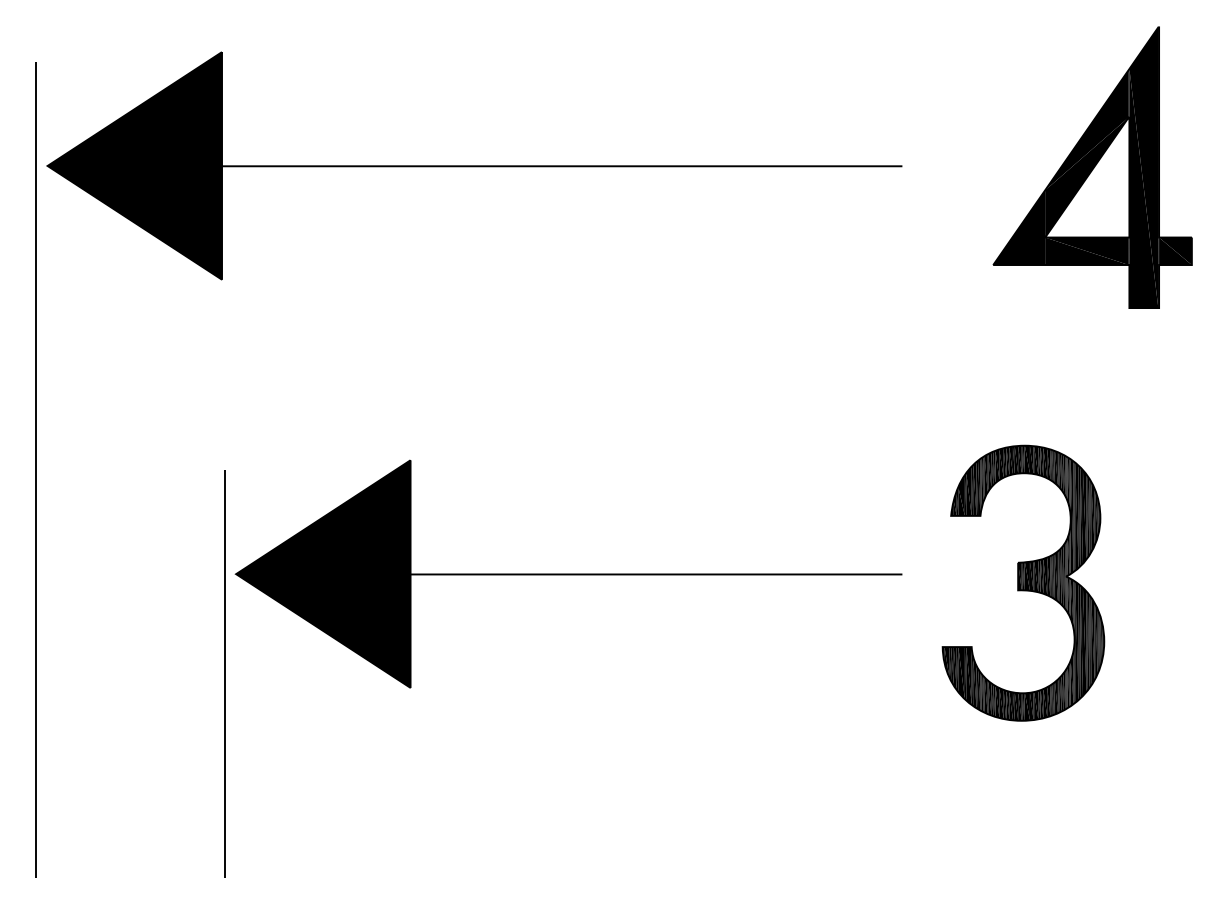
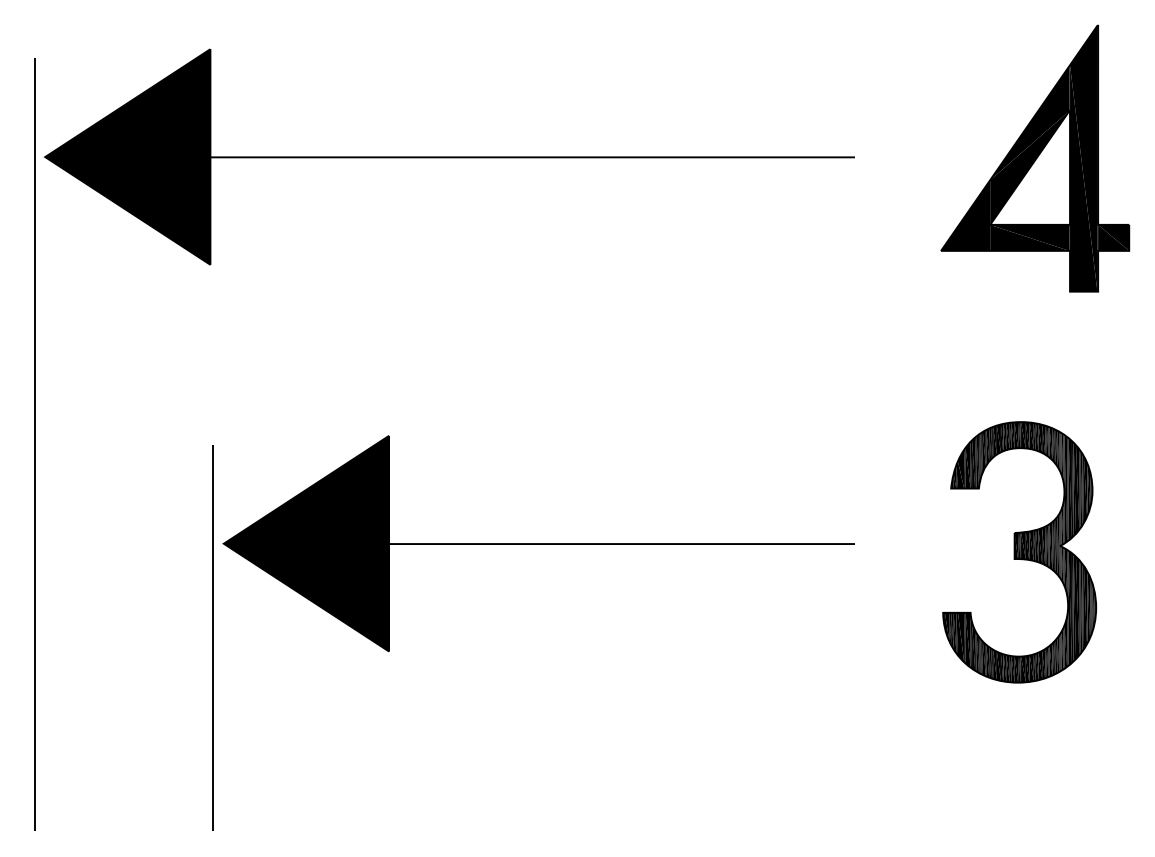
part: (1023, 583) -> (1019, 552), moved

